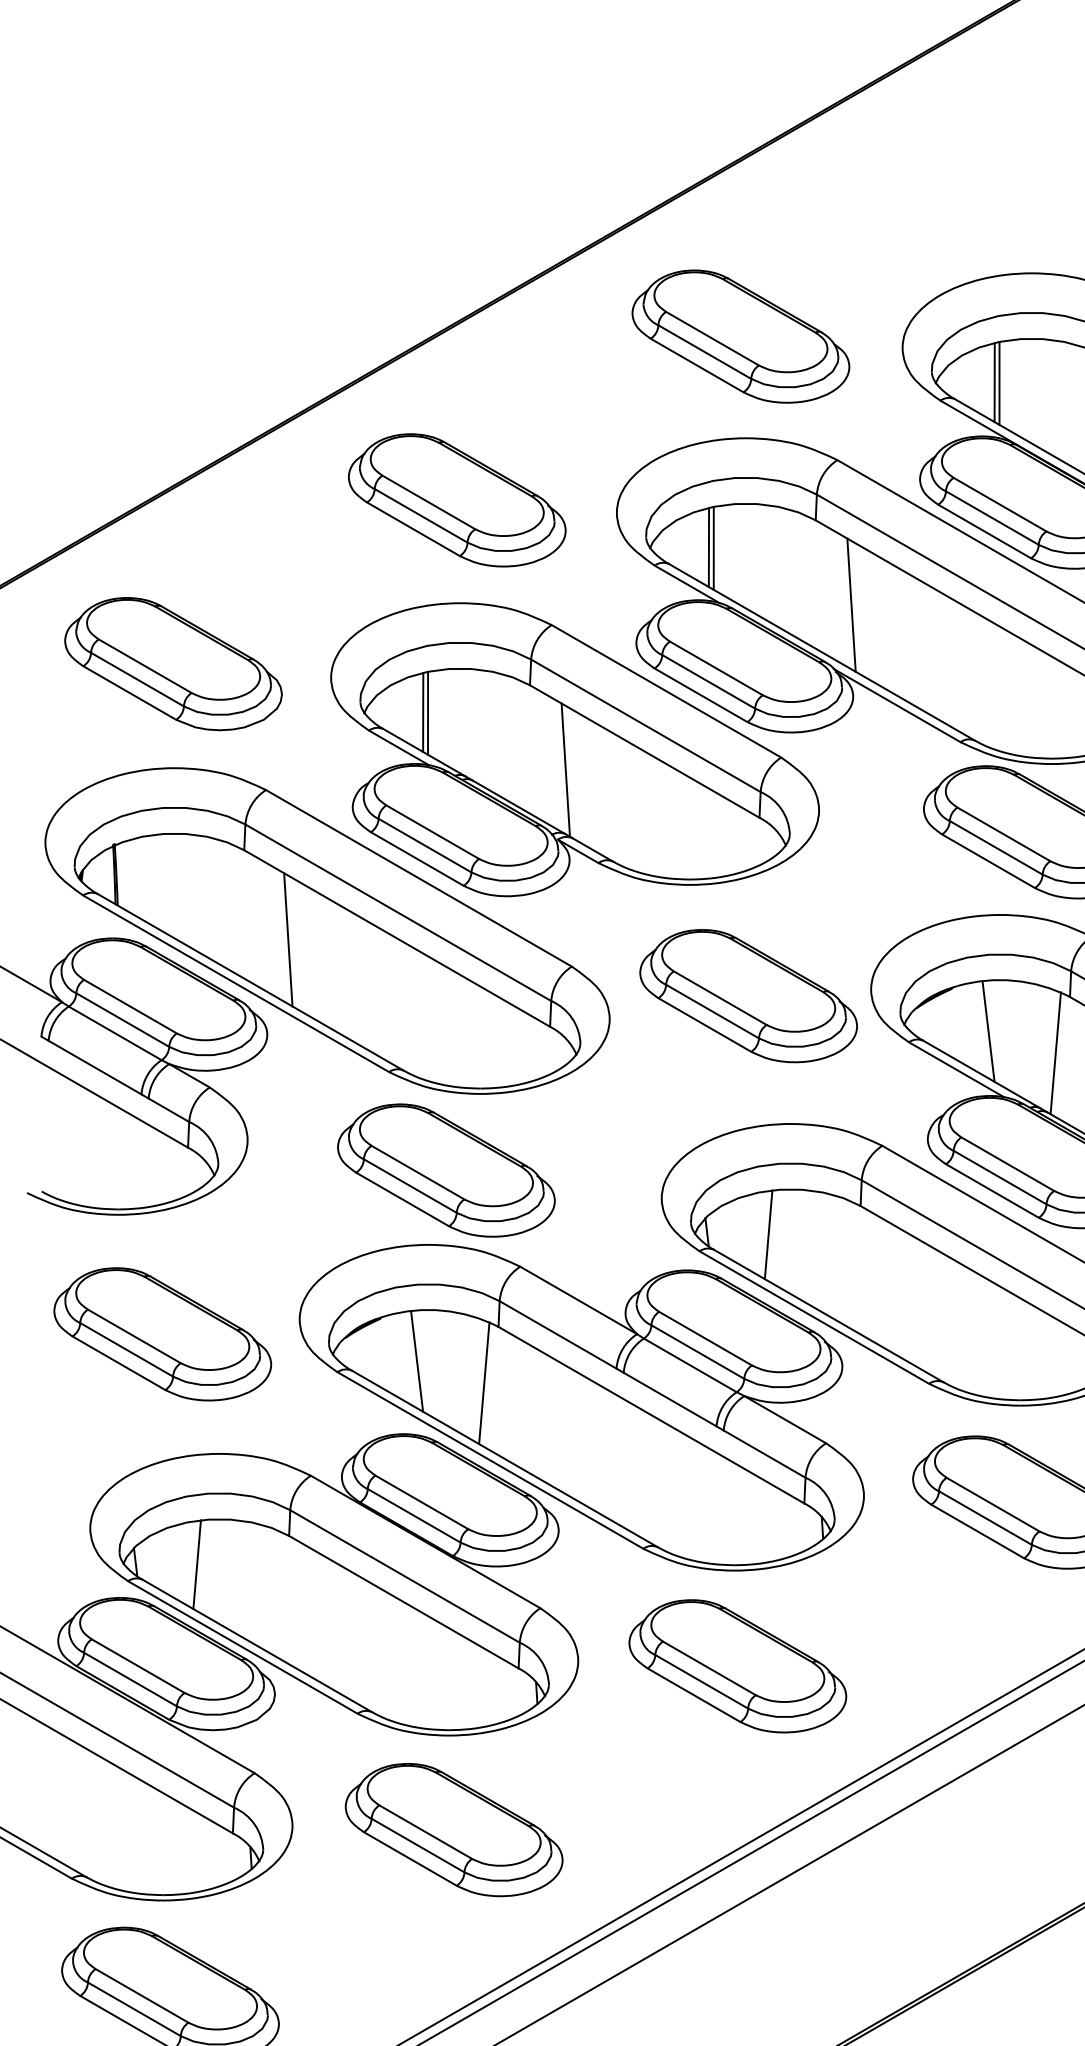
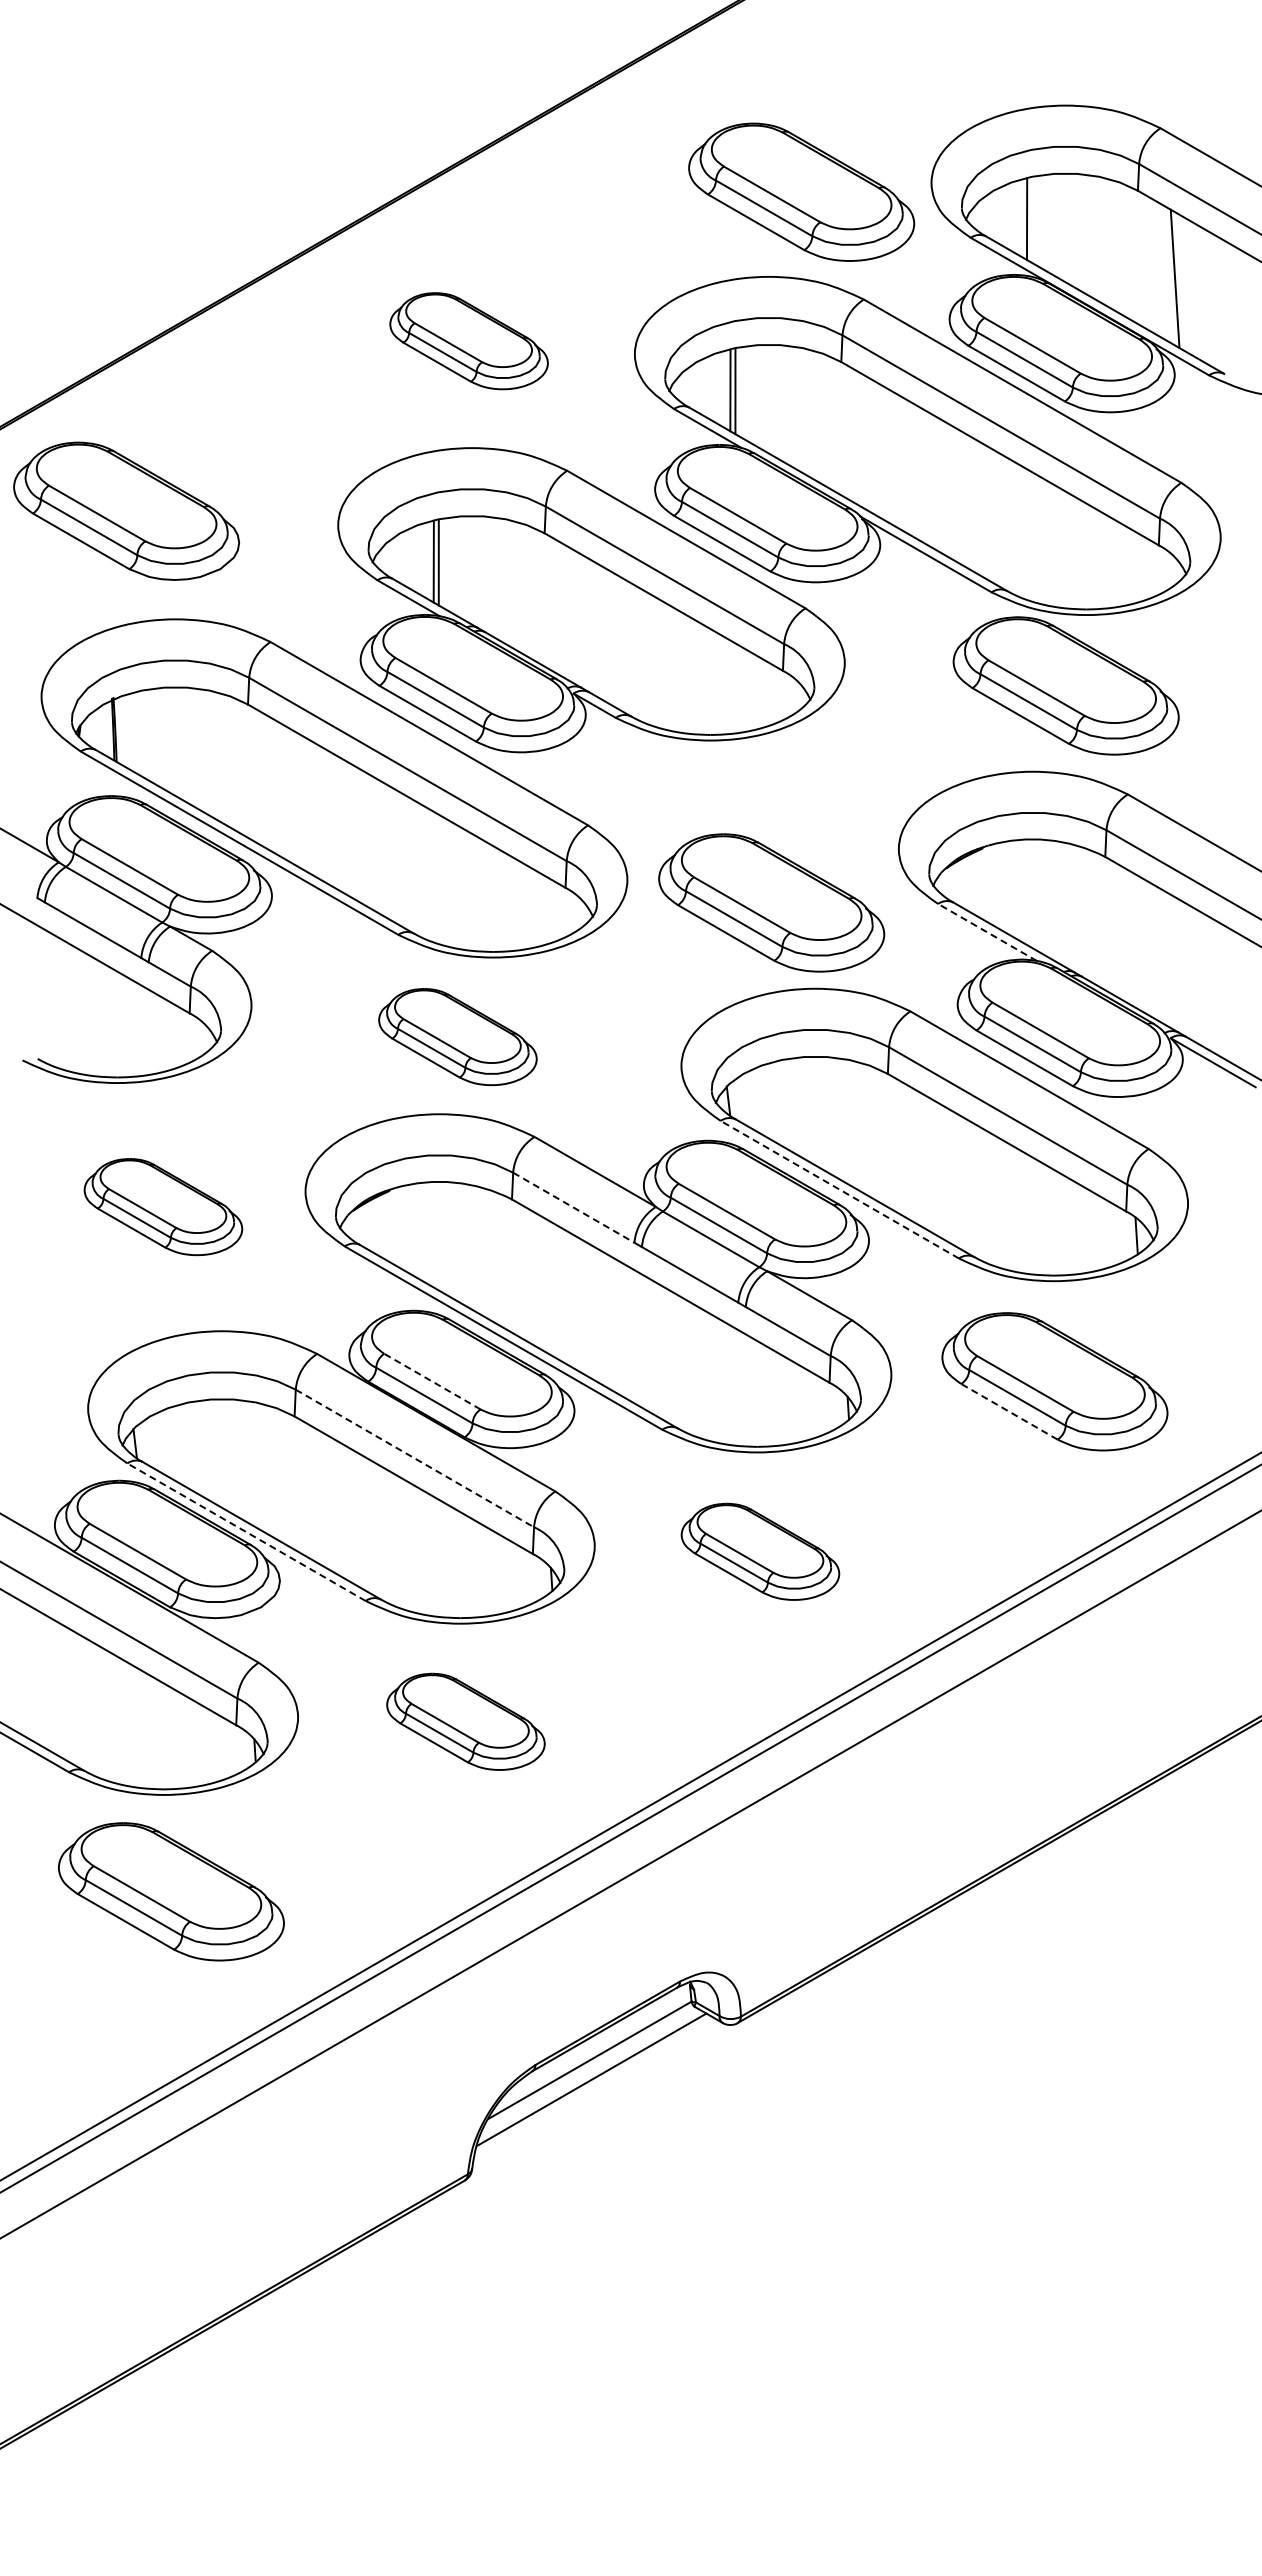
part: (740, 335) -> (801, 191), moved
line: (999, 383) -> (1032, 219), removed
part: (456, 499) -> (468, 340), size x0.7
line: (851, 604) -> (878, 449), removed
part: (173, 663) -> (126, 510), moved
line: (565, 770) -> (581, 621), removed
line: (288, 939) -> (293, 797), removed
part: (748, 995) -> (771, 902), moved
line: (988, 1031) -> (1020, 892), removed
line: (1055, 1053) -> (1090, 915), removed
line: (956, 1069) -> (987, 932), solid -> dashed
part: (446, 1169) -> (457, 1036), size x0.7
line: (768, 1234) -> (792, 1103), removed
line: (813, 1317) -> (839, 1189), solid -> dashed
part: (162, 1333) -> (163, 1206), size x0.7
line: (558, 1334) -> (574, 1207), solid -> dashed
line: (417, 1361) -> (427, 1235), removed
line: (483, 1382) -> (496, 1257), removed
line: (421, 1502) -> (432, 1381), solid -> dashed
line: (977, 1531) -> (1009, 1411), solid -> dashed
line: (197, 1564) -> (199, 1446), removed
line: (404, 1576) -> (414, 1458), solid -> dashed
line: (242, 1647) -> (246, 1532), solid -> dashed
part: (737, 1666) -> (760, 1551), size x0.7
part: (453, 1829) -> (465, 1721), size x0.7

